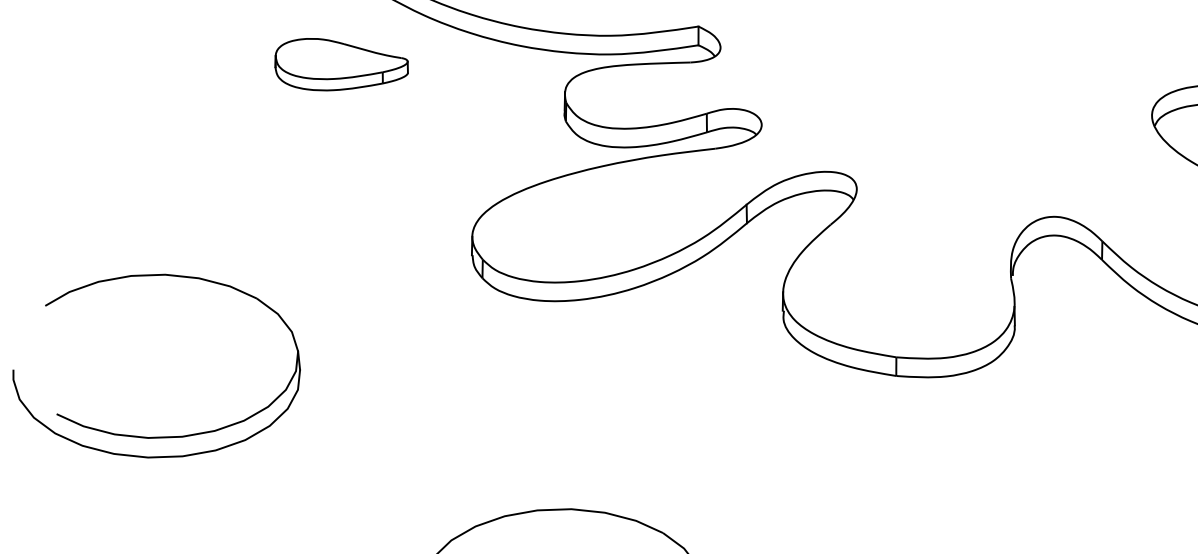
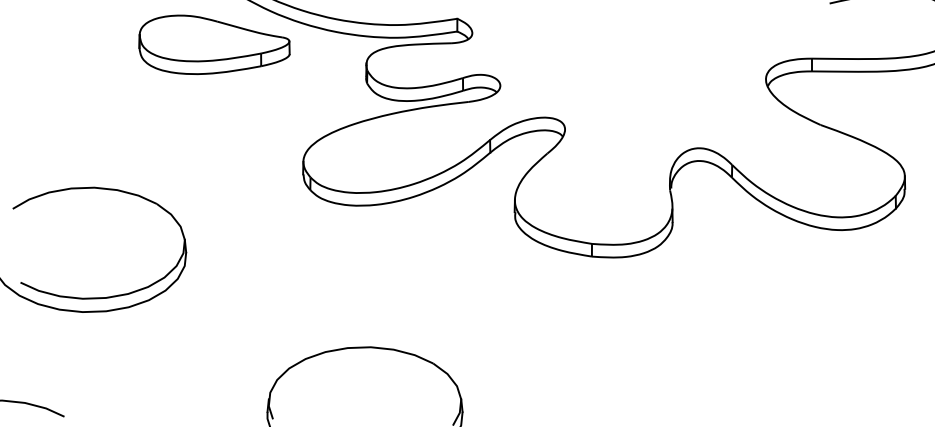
part: (341, 64) -> (214, 44), size x1.67

